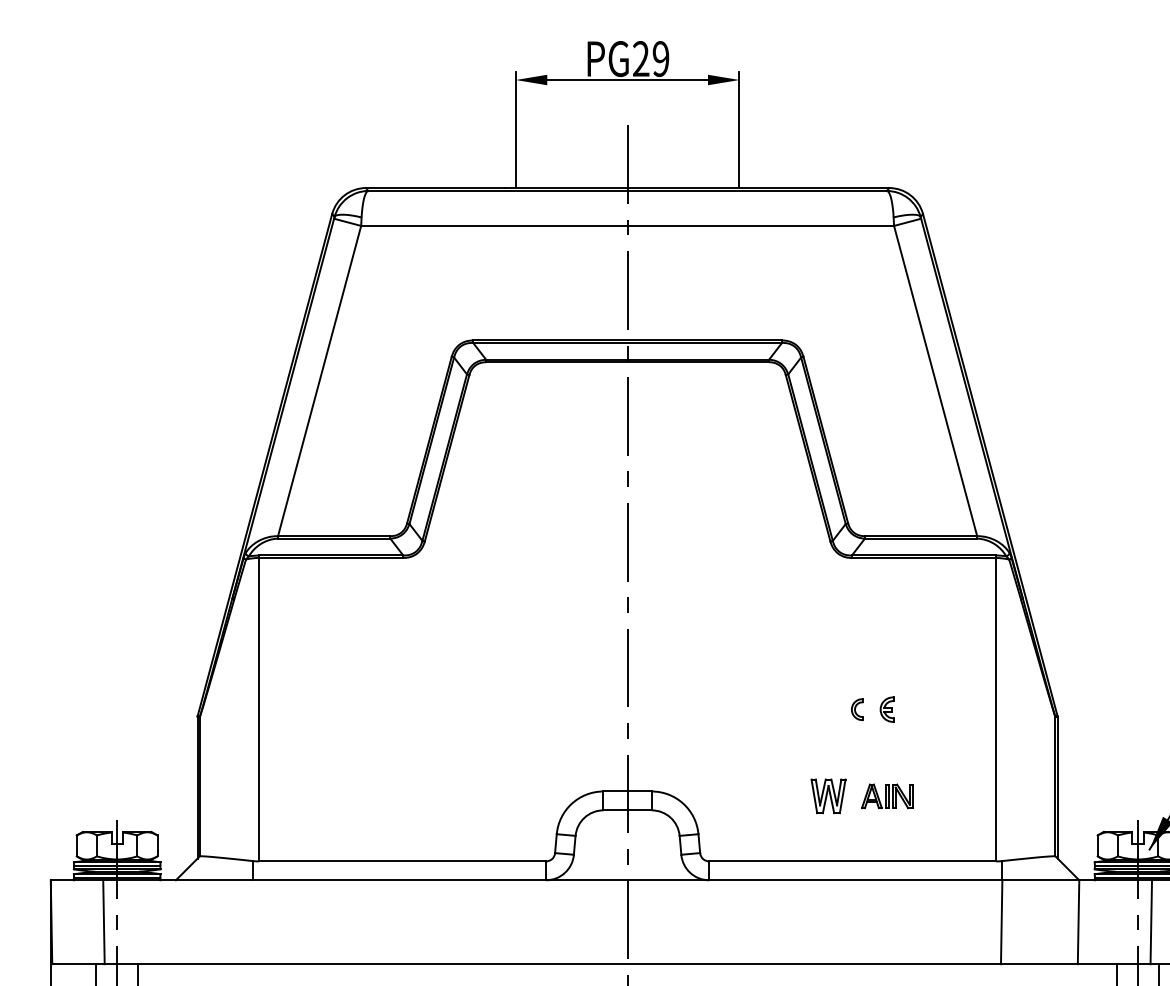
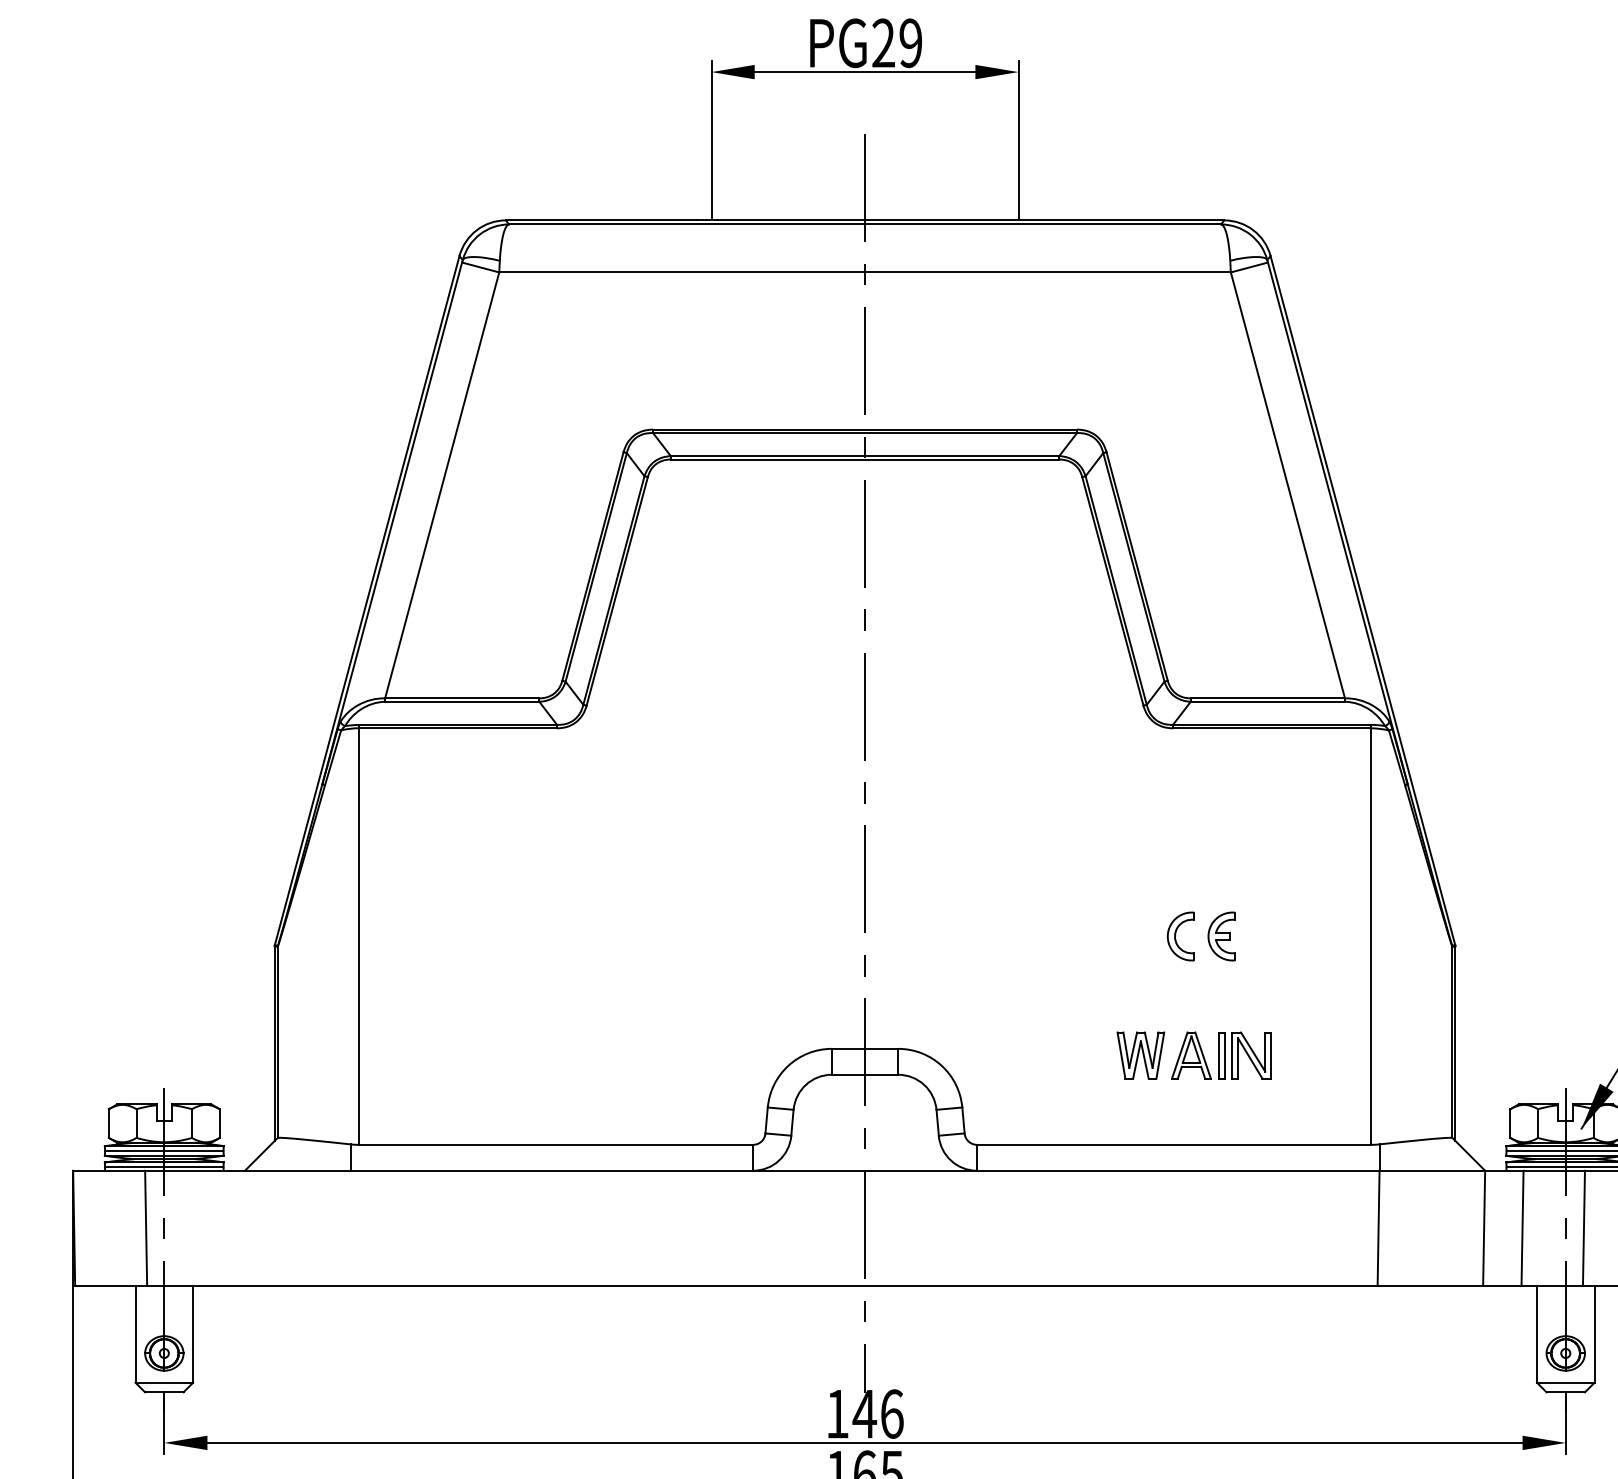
part: (857, 709) -> (1180, 936), size x1.67
part: (887, 709) -> (1221, 936), size x1.43
part: (887, 796) -> (1221, 1055), size x1.43
line: (1106, 921) -> (1522, 1227), added

